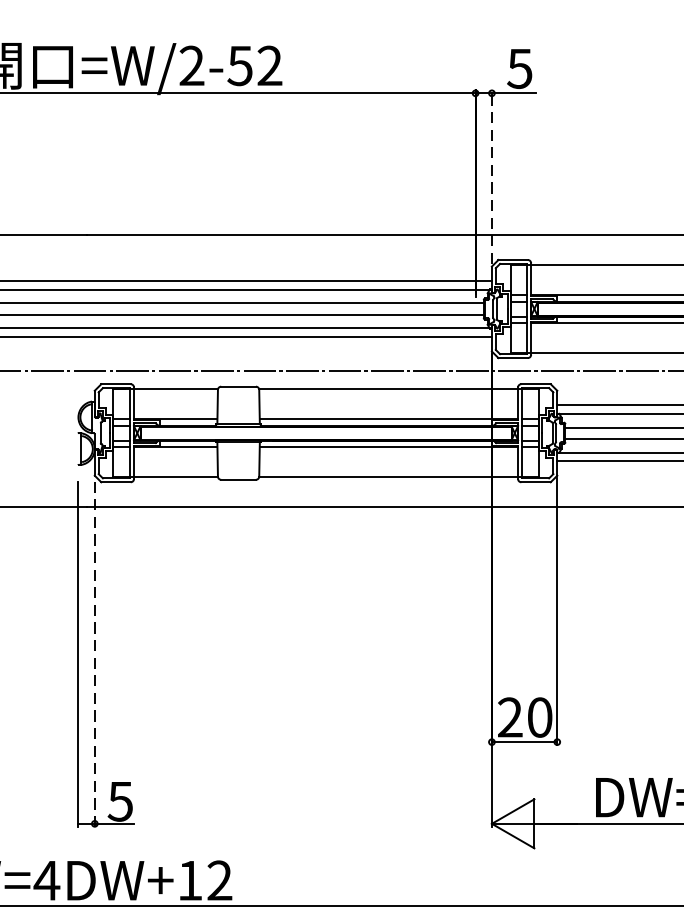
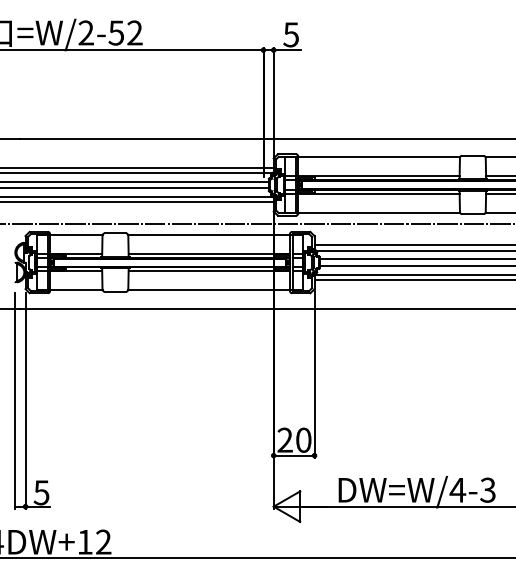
line: (491, 175) -> (273, 101), dashed -> solid
line: (94, 653) -> (25, 400), dashed -> solid

